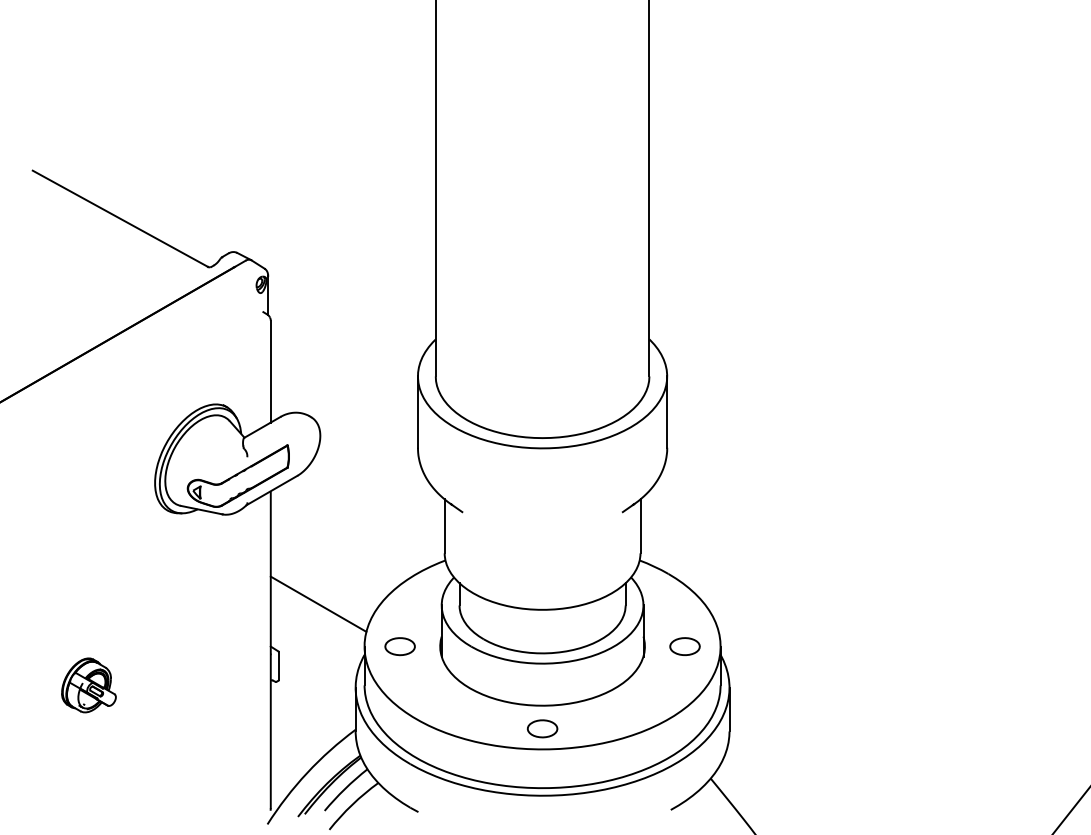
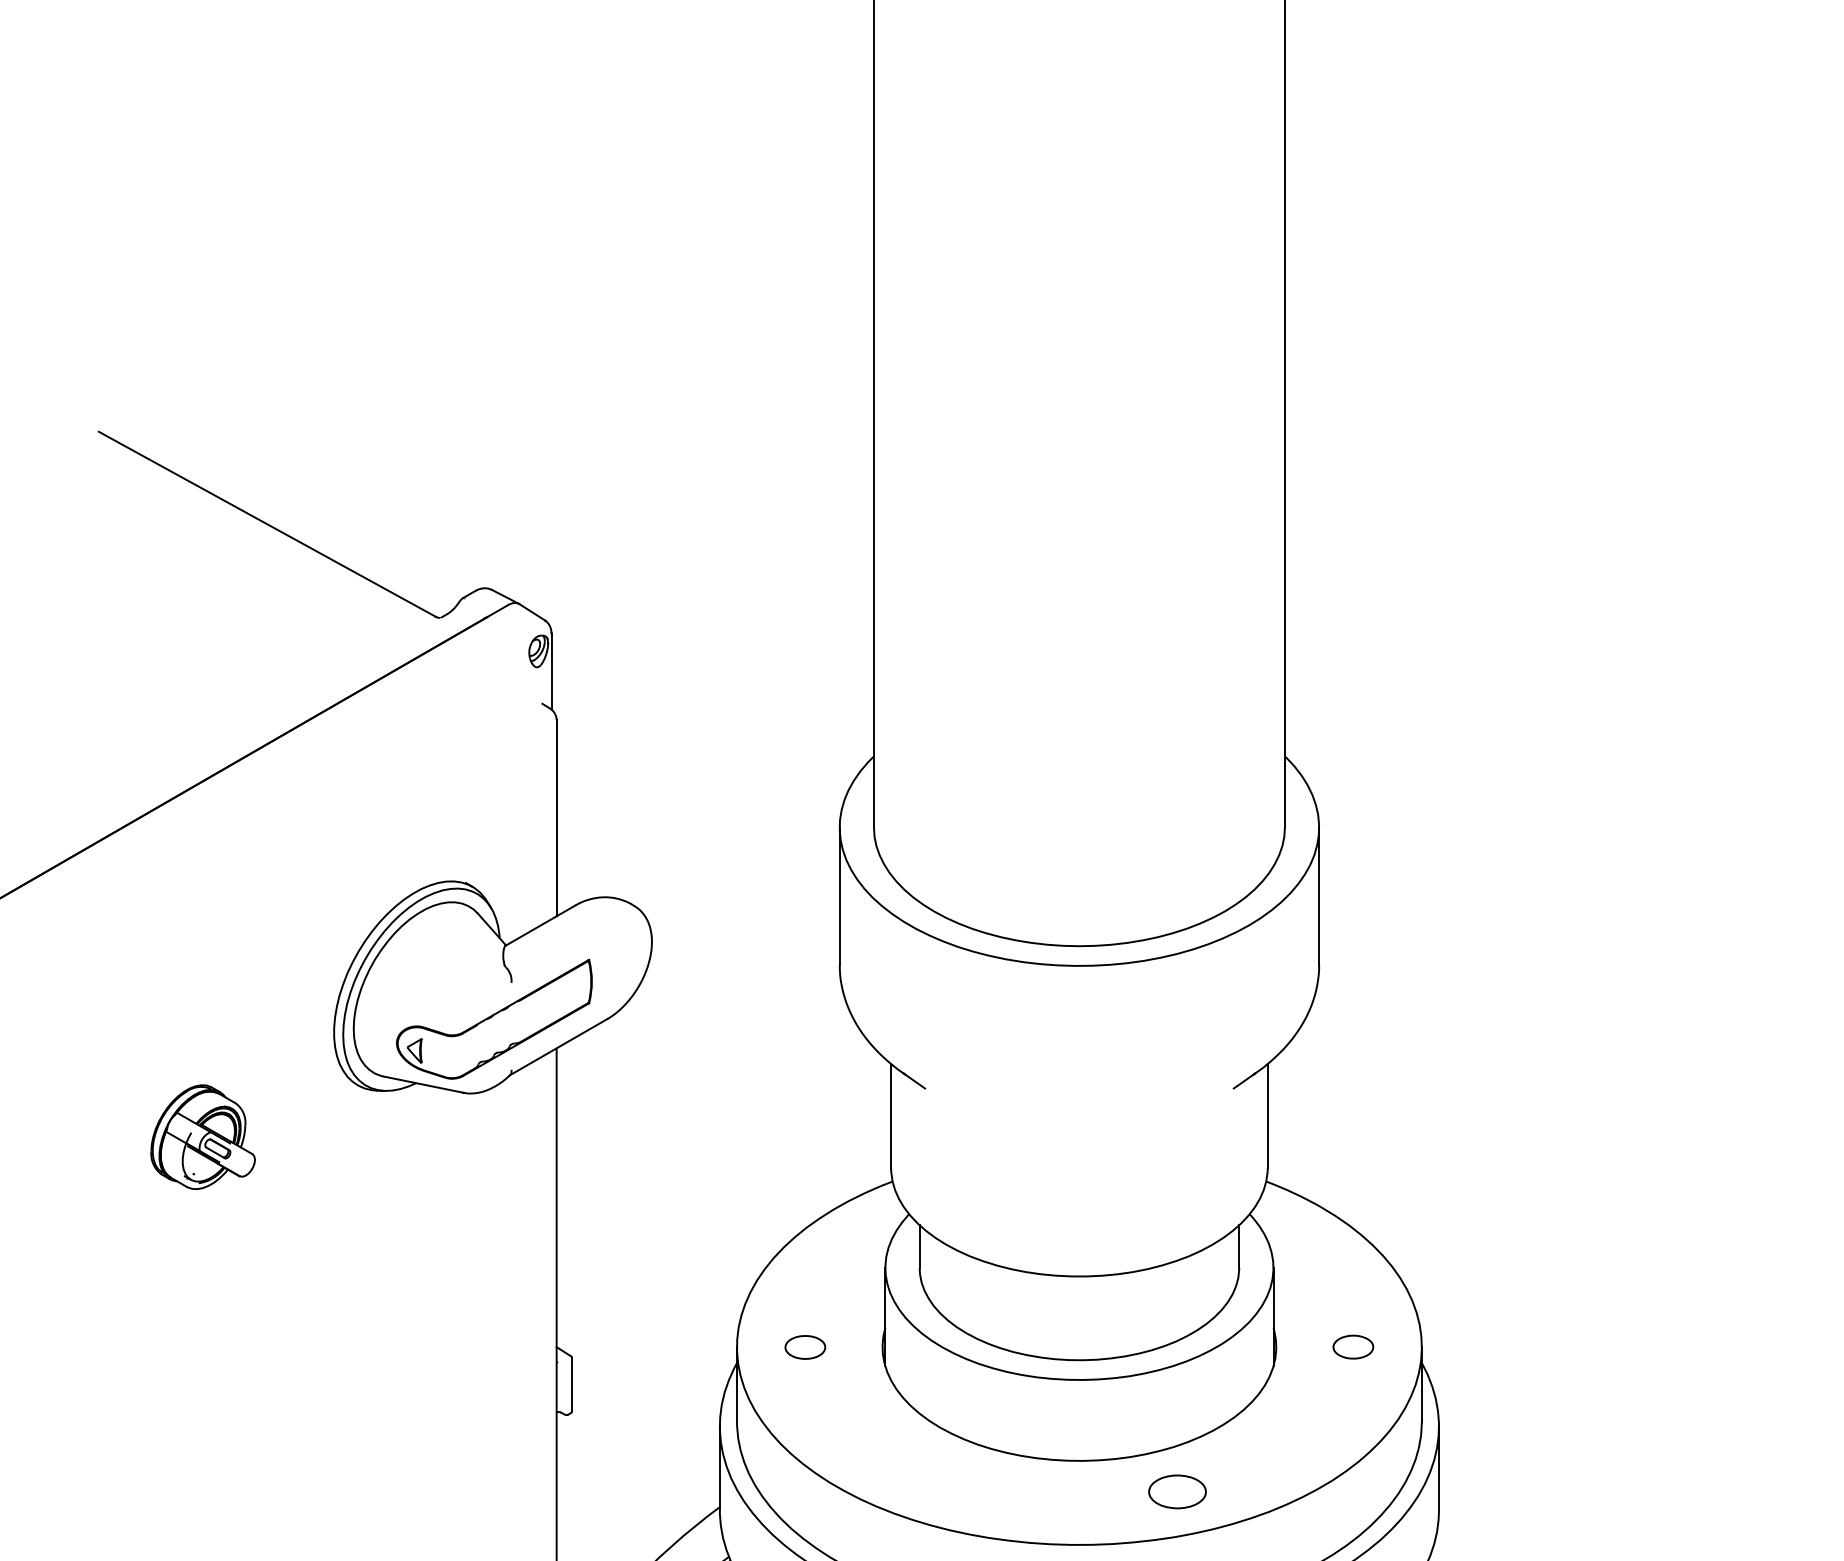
line: (318, 603) -> (648, 1264), removed
part: (399, 646) -> (804, 1346), size x0.7
part: (684, 646) -> (1352, 1346), size x0.7
part: (88, 685) -> (202, 1137), moved
part: (542, 728) -> (1177, 1491), moved

